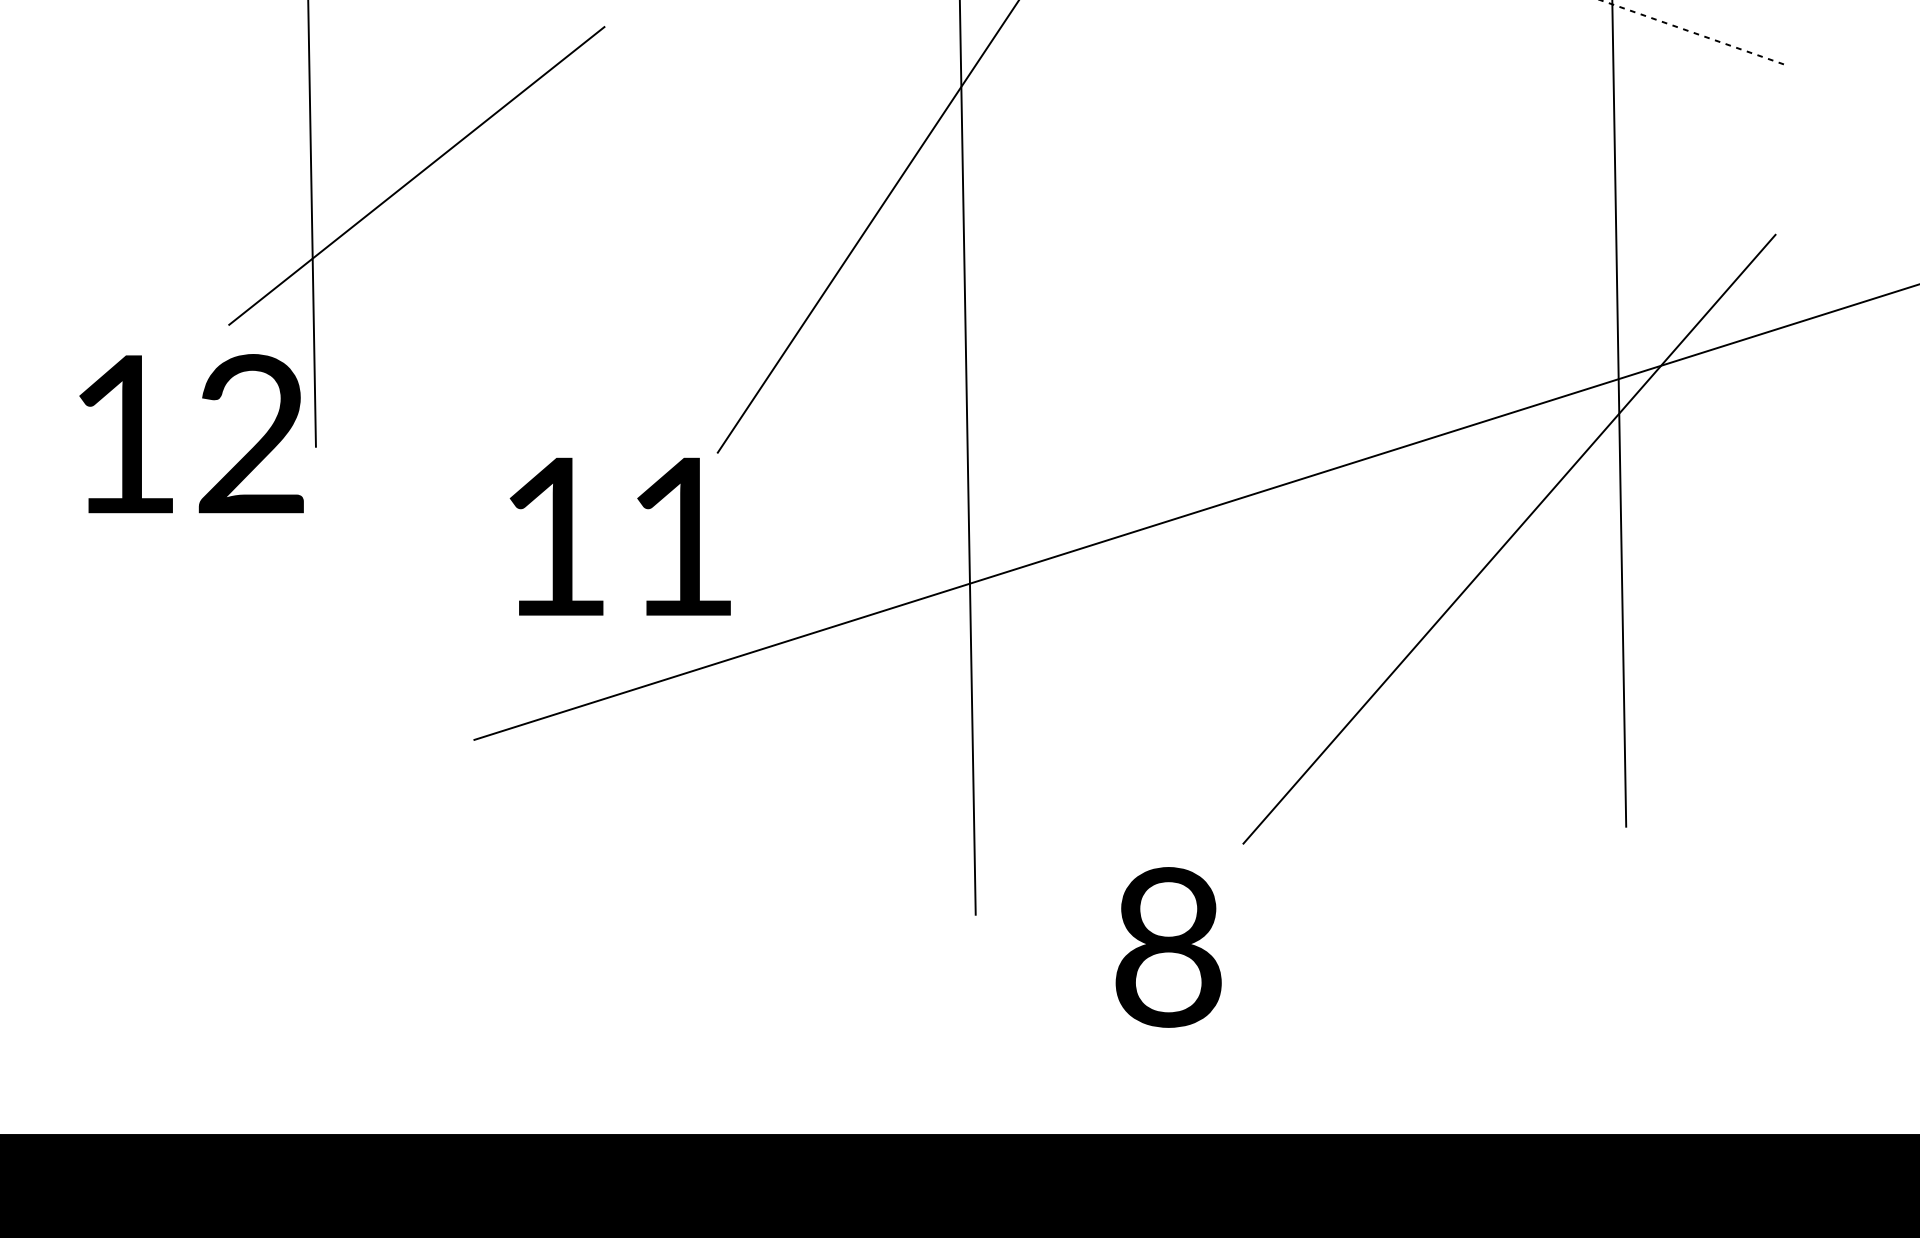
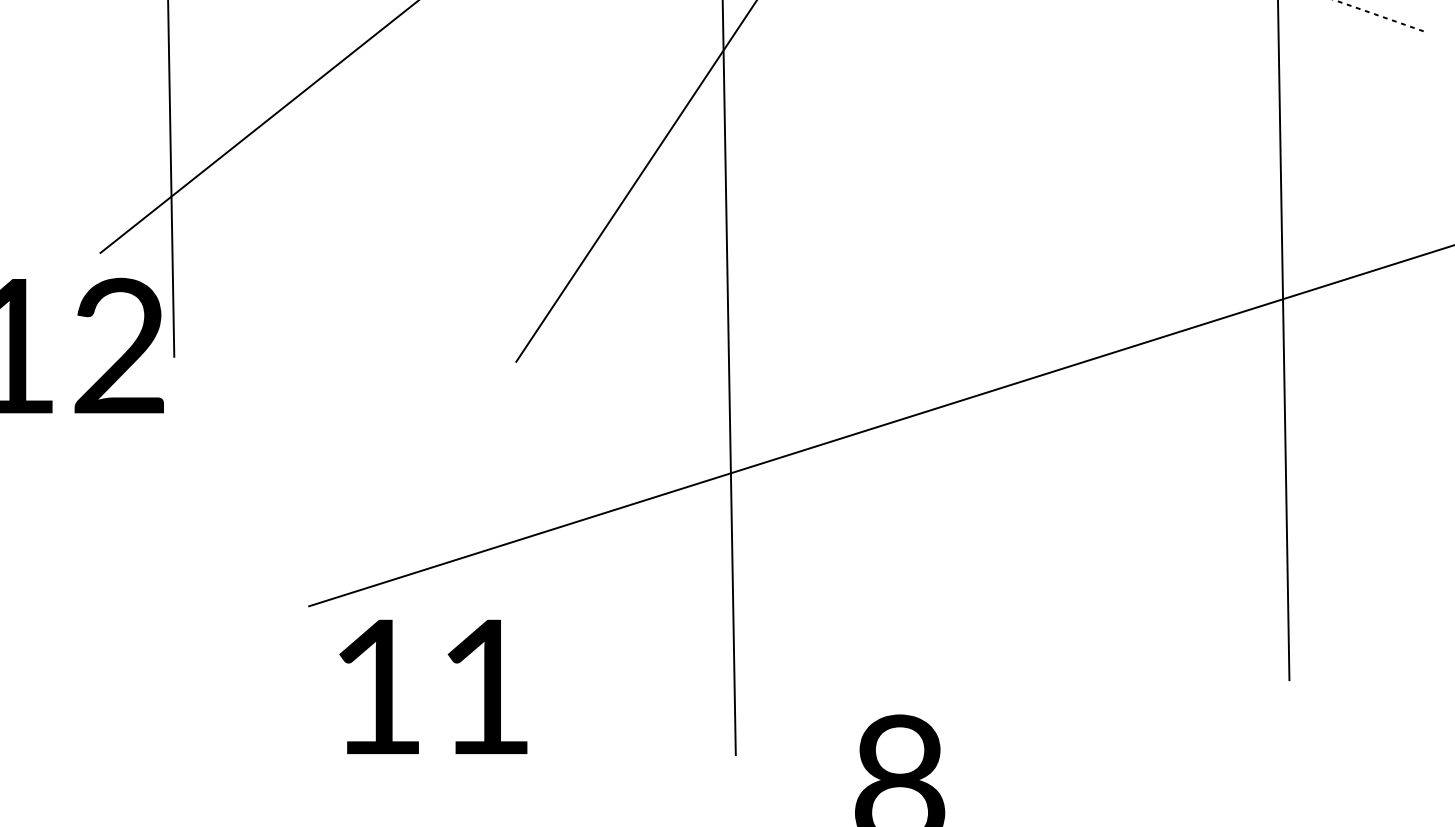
text: (619, 536) -> (432, 686), moved
line: (1509, 538) -> (1190, 434), removed

